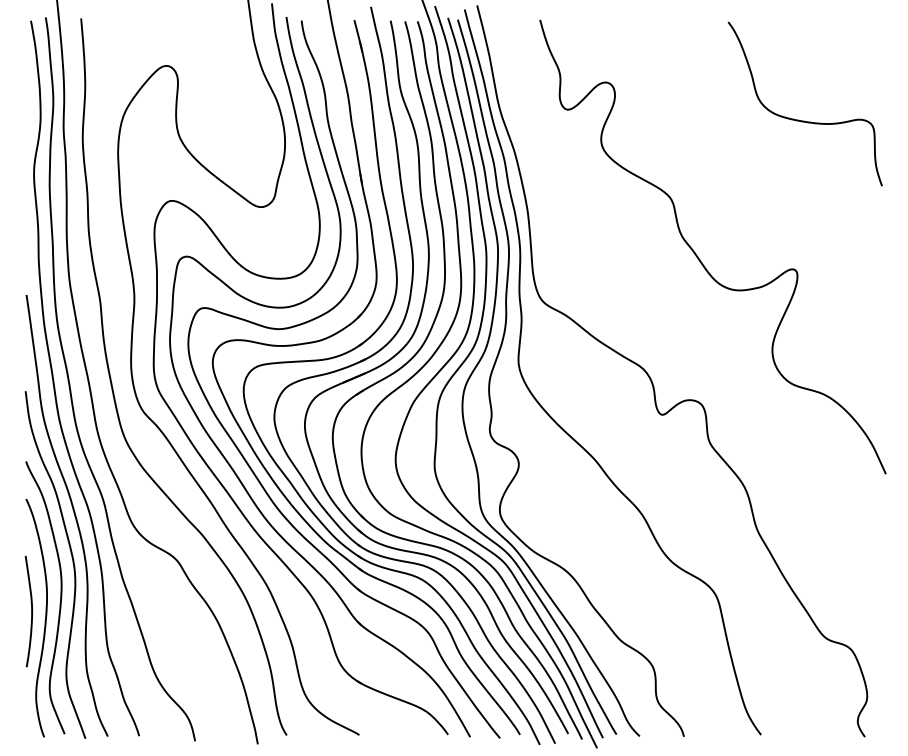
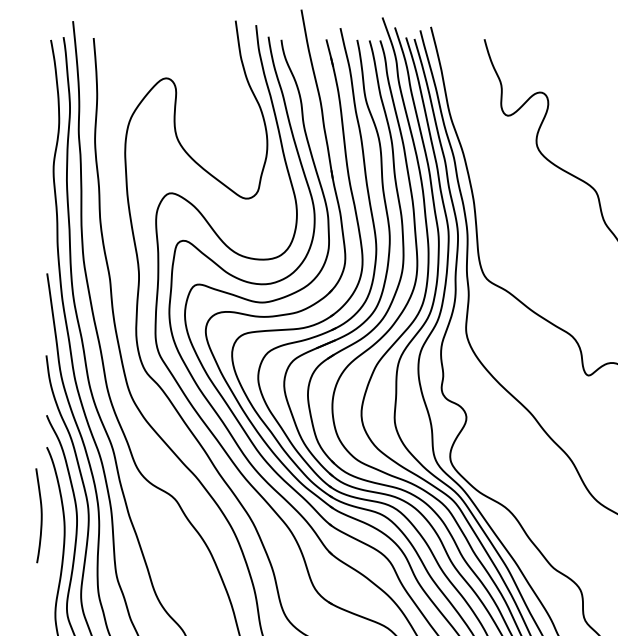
curve: (31, 611) -> (41, 515), moved

